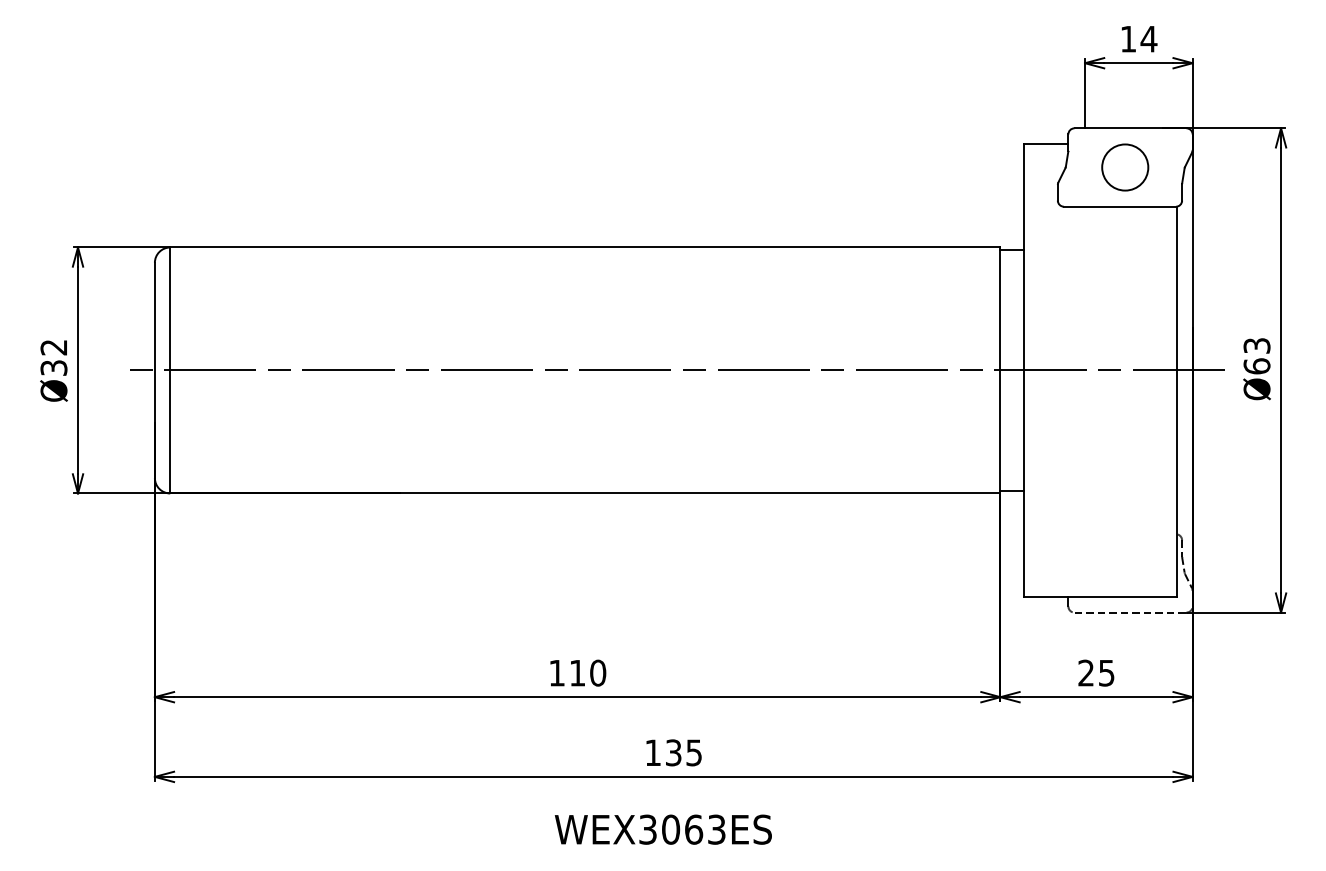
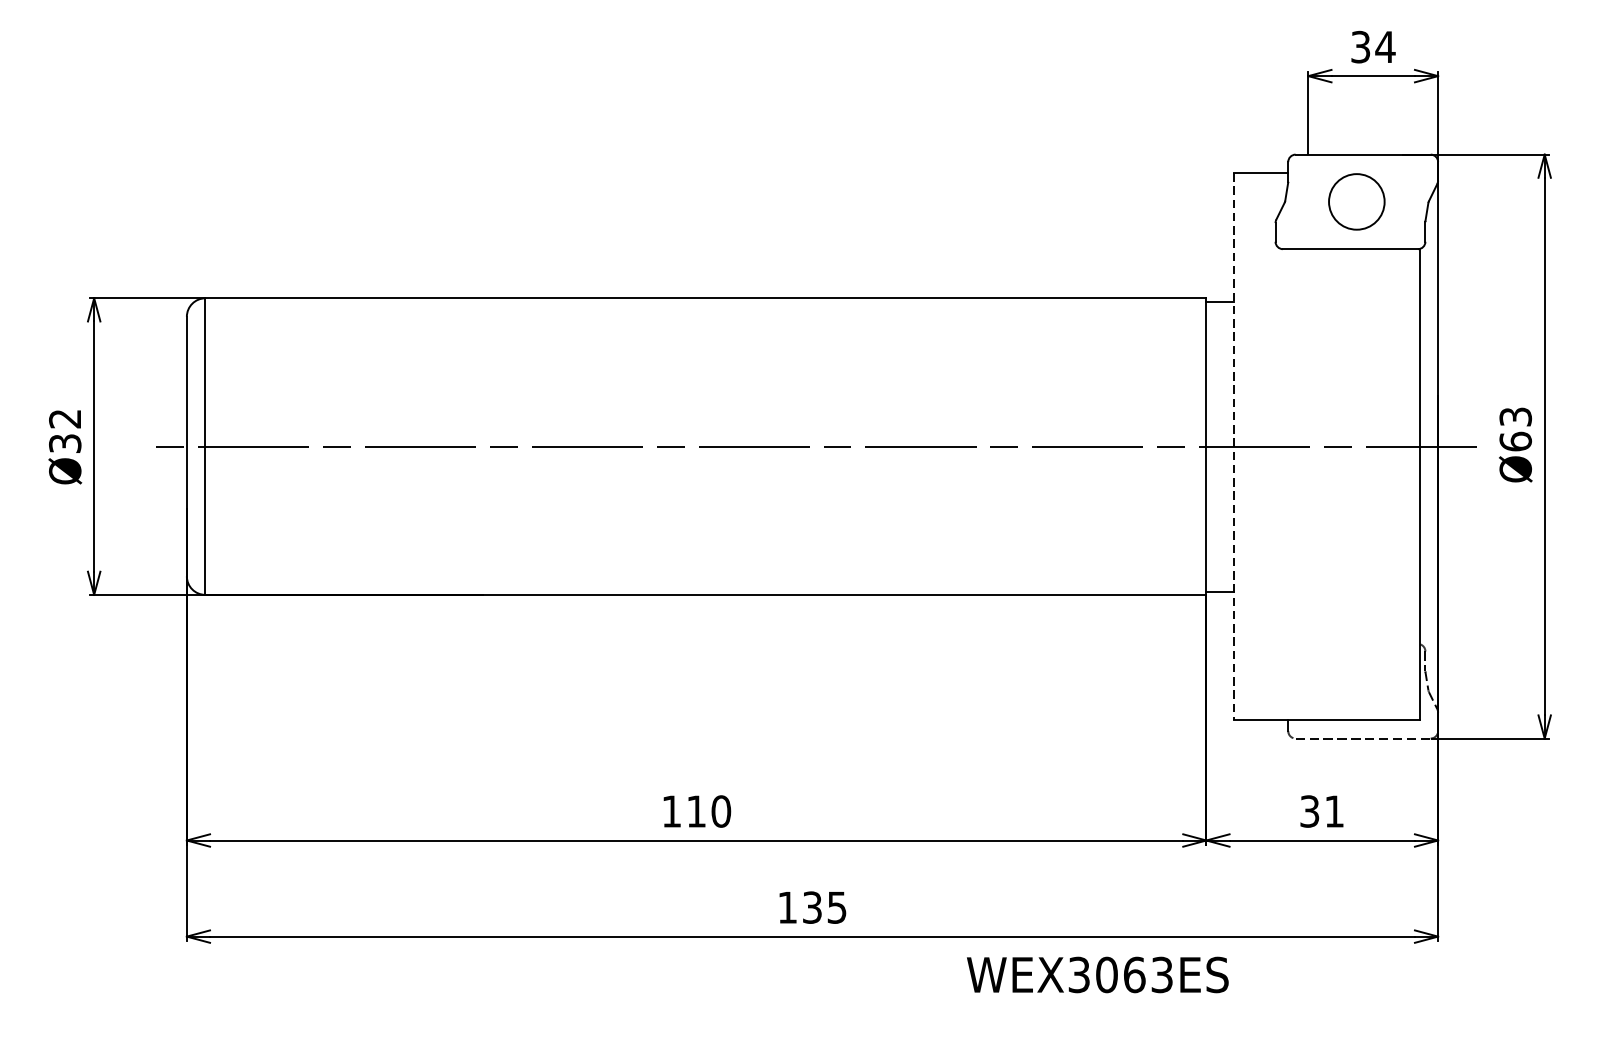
text: (1128, 38) -> (1360, 46), 14 -> 34
line: (1023, 370) -> (1234, 446), solid -> dashed
text: (1096, 672) -> (1322, 810), 25 -> 31
text: (662, 829) -> (1096, 974), moved

